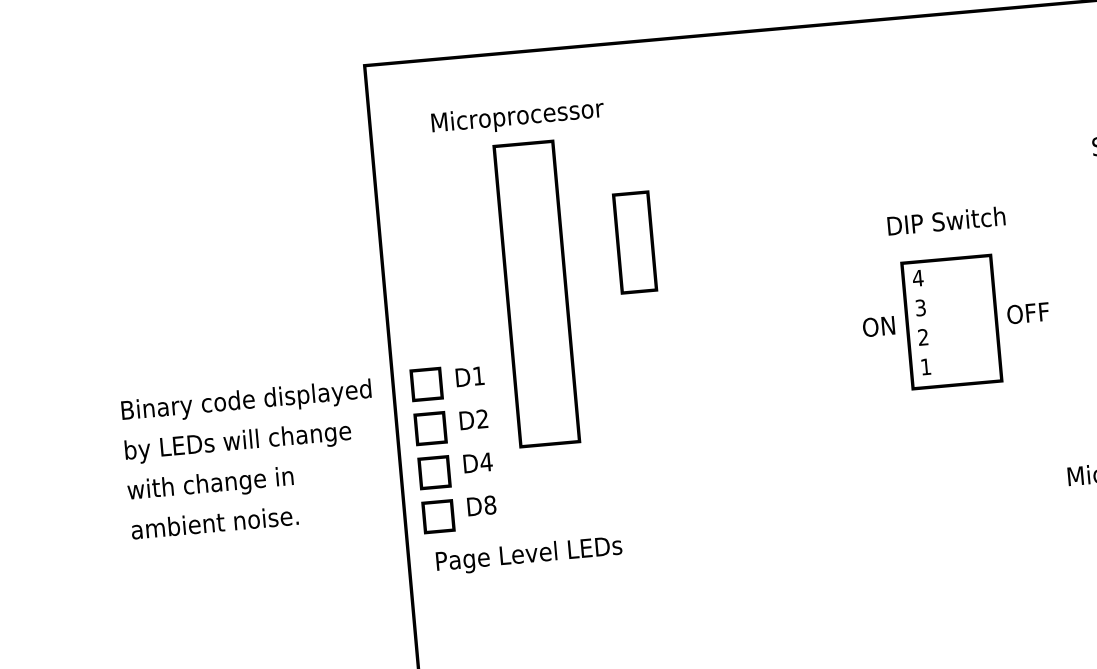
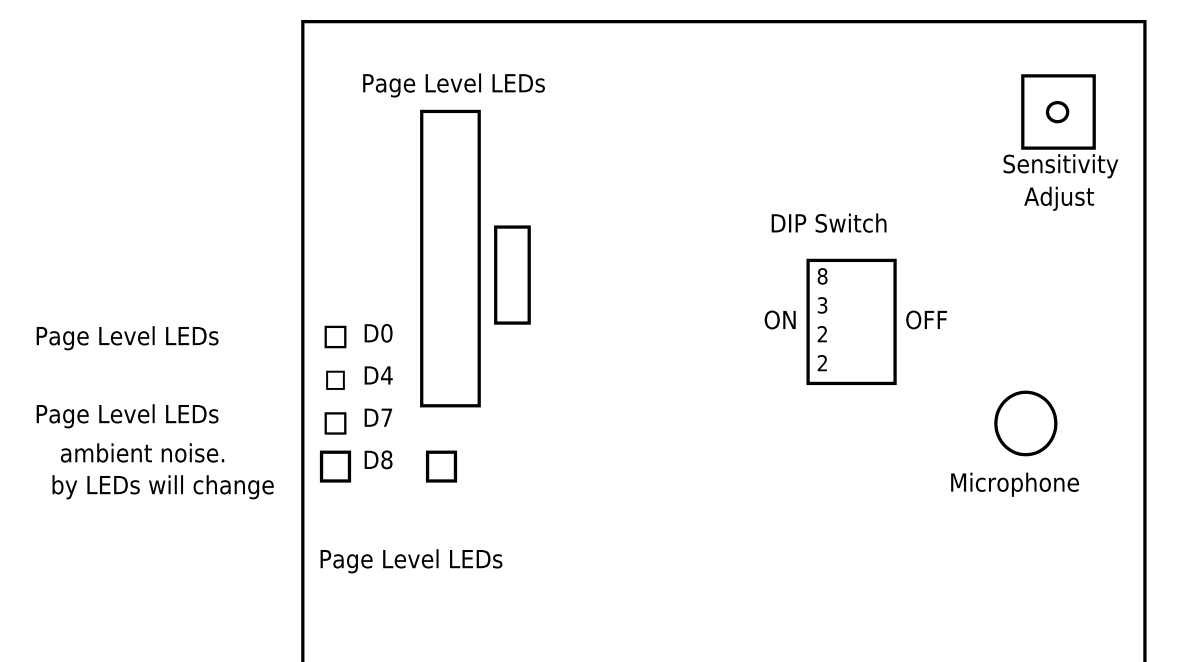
text: (525, 117) -> (454, 85), Microprocessor -> Page Level LEDs
text: (945, 220) -> (828, 222), moved
part: (635, 241) -> (512, 274), moved
text: (918, 278) -> (822, 276), 4 -> 8
text: (924, 367) -> (821, 363), 1 -> 2
text: (478, 376) -> (386, 333), D1 -> D0
part: (426, 383) -> (335, 336), size x0.7
text: (247, 402) -> (159, 338), Binary code displayed -> Page Level LEDs
text: (482, 419) -> (386, 375), D2 -> D4
part: (430, 428) -> (335, 380), size x0.6
text: (237, 443) -> (162, 487), moved
text: (486, 461) -> (386, 417), D4 -> D7
part: (434, 472) -> (335, 423), size x0.7
text: (220, 484) -> (126, 416), with change in -> Page Level LEDs
part: (546, 506) -> (441, 466), added
text: (214, 522) -> (142, 452), moved
text: (529, 555) -> (411, 561), moved

